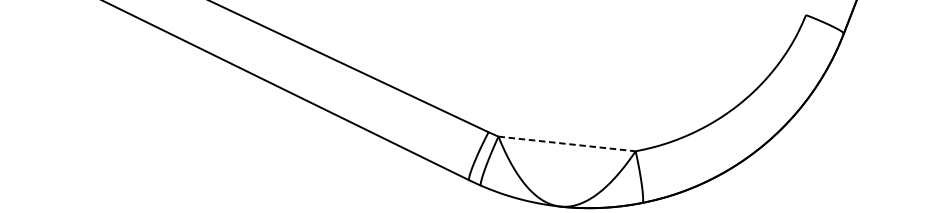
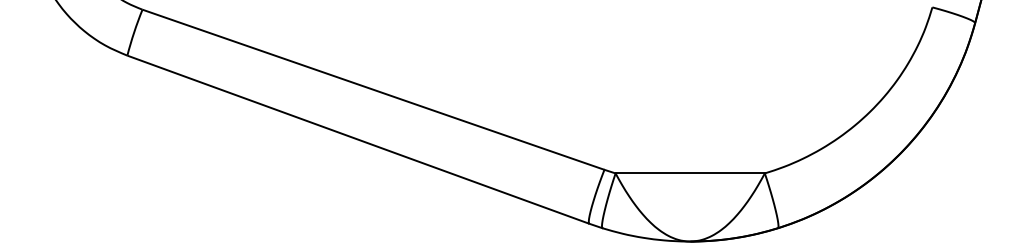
line: (567, 144) -> (690, 173), dashed -> solid

